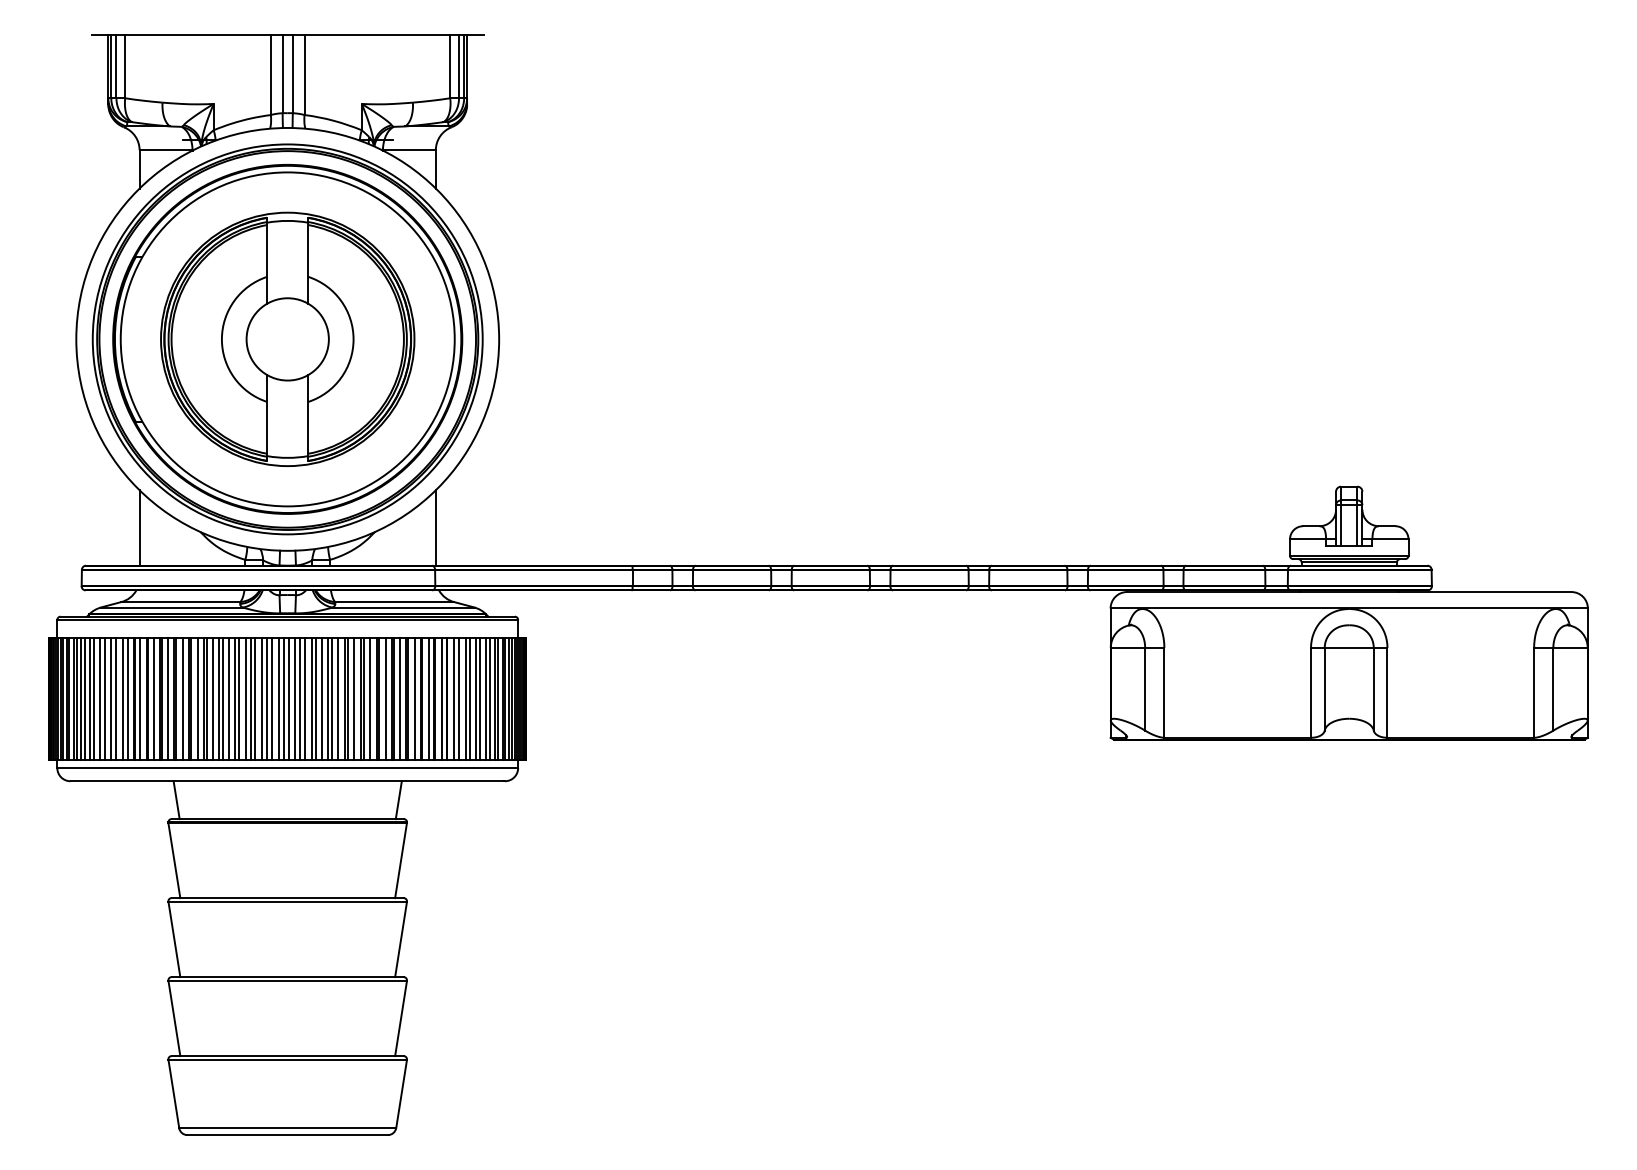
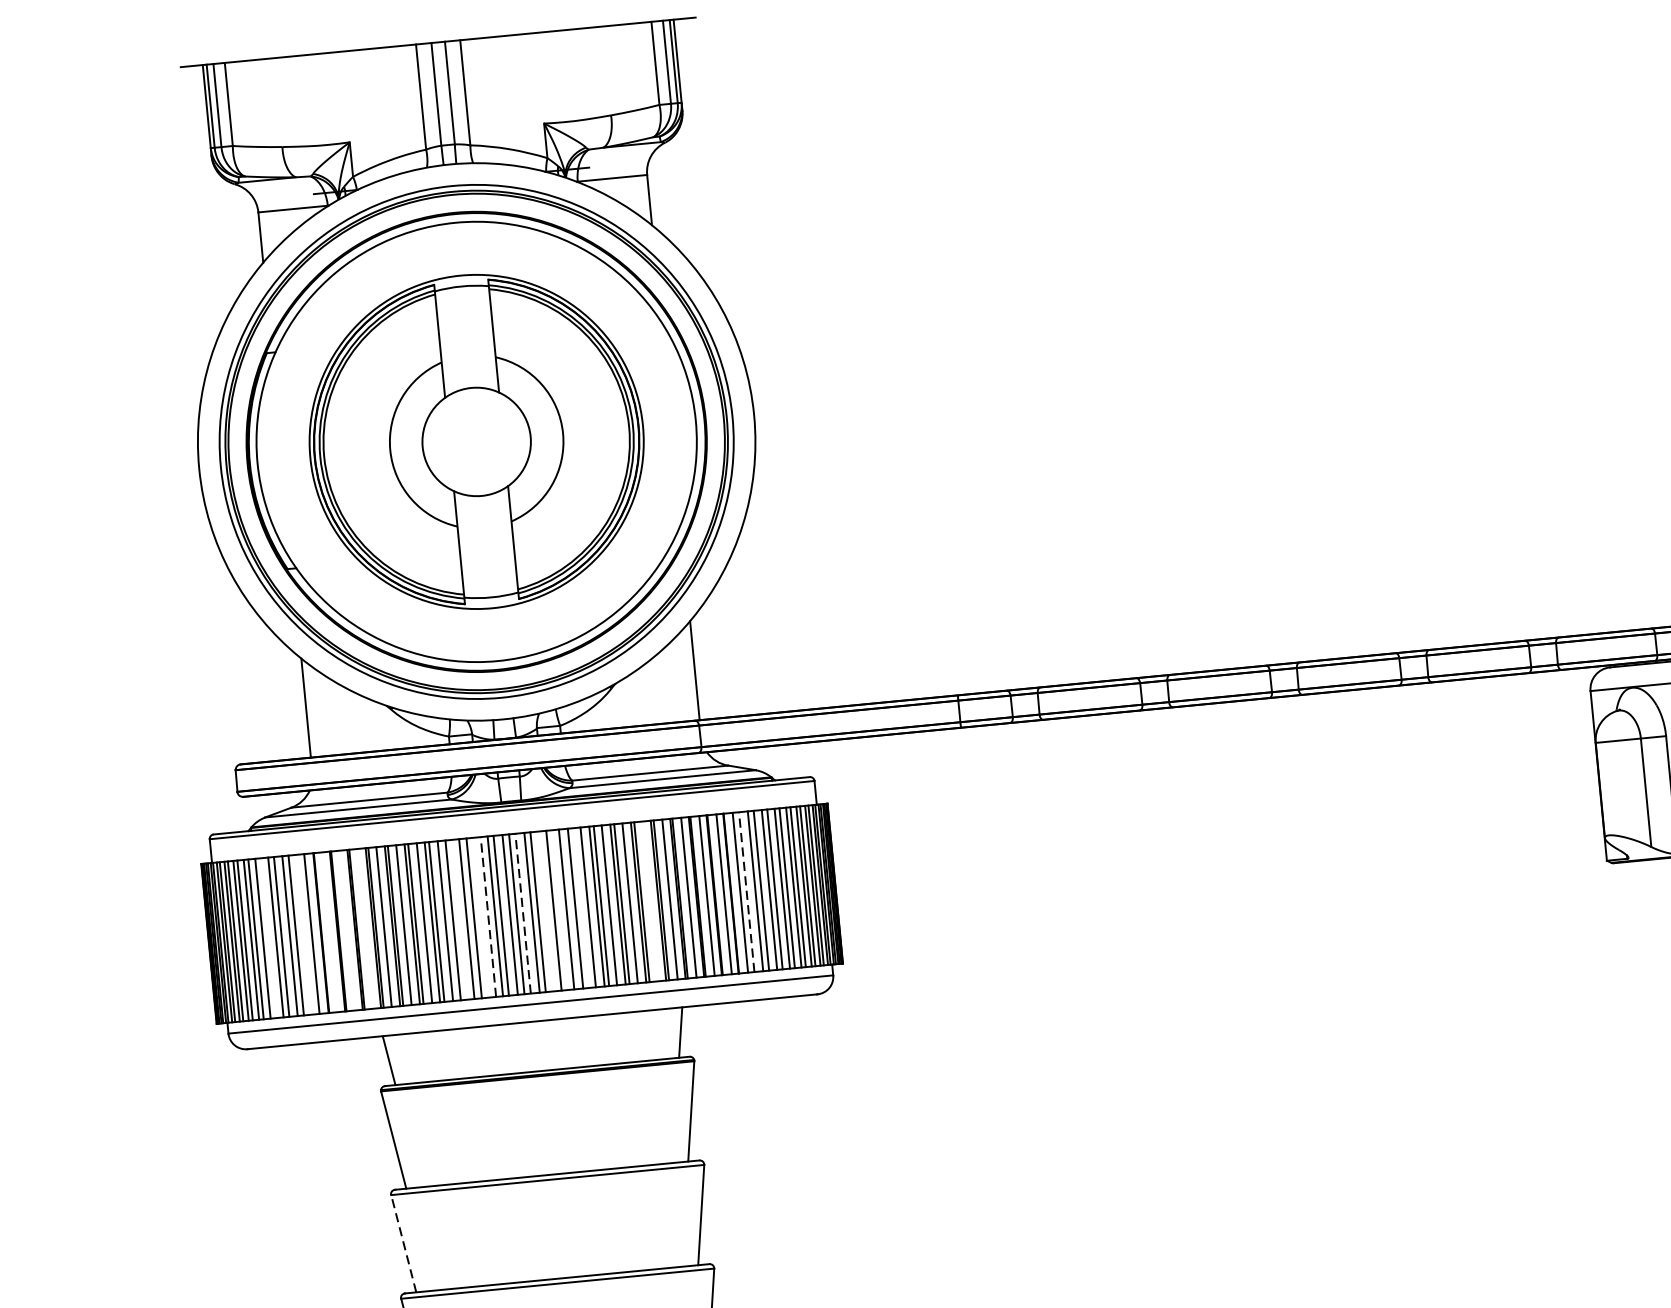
line: (94, 698) -> (268, 937), removed
line: (122, 698) -> (305, 934), removed
line: (140, 698) -> (328, 931), removed
line: (153, 698) -> (345, 930), removed
line: (167, 698) -> (364, 928), removed
line: (238, 698) -> (457, 919), removed
line: (255, 698) -> (479, 917), removed
line: (262, 698) -> (488, 916), solid -> dashed
line: (288, 698) -> (523, 913), solid -> dashed
line: (305, 698) -> (545, 910), removed
line: (316, 698) -> (559, 909), removed
line: (332, 698) -> (580, 907), removed
line: (385, 698) -> (650, 900), removed
line: (458, 698) -> (746, 891), solid -> dashed
line: (174, 938) -> (403, 1242), solid -> dashed

